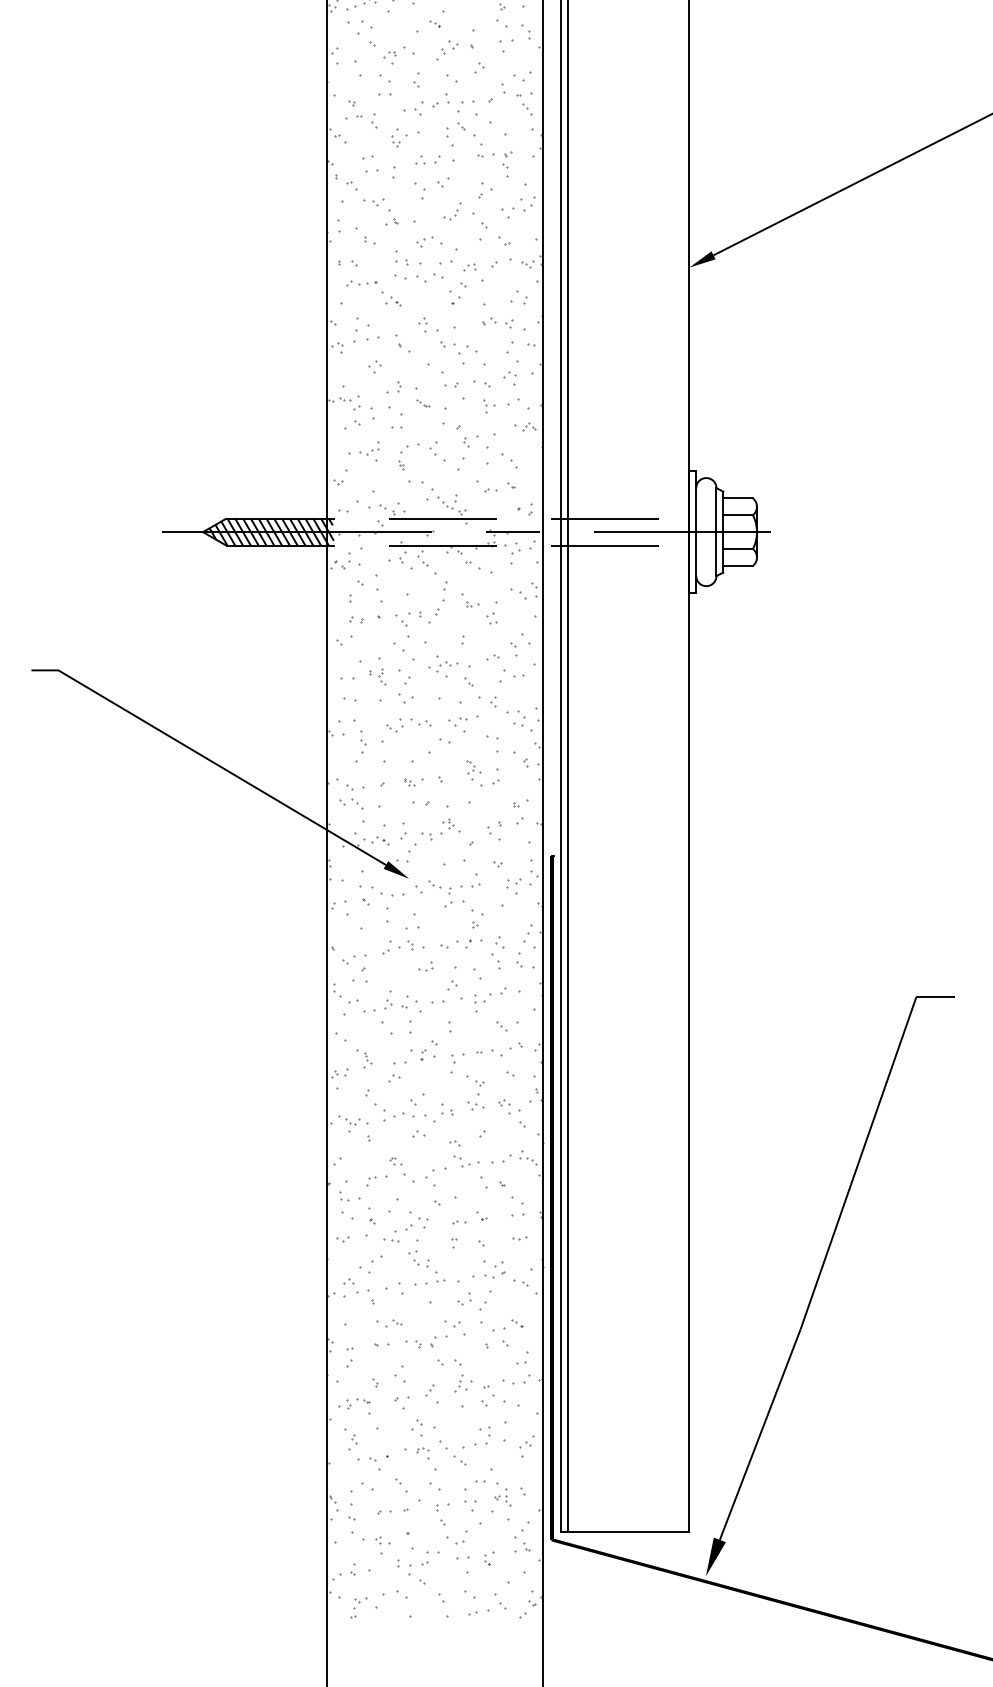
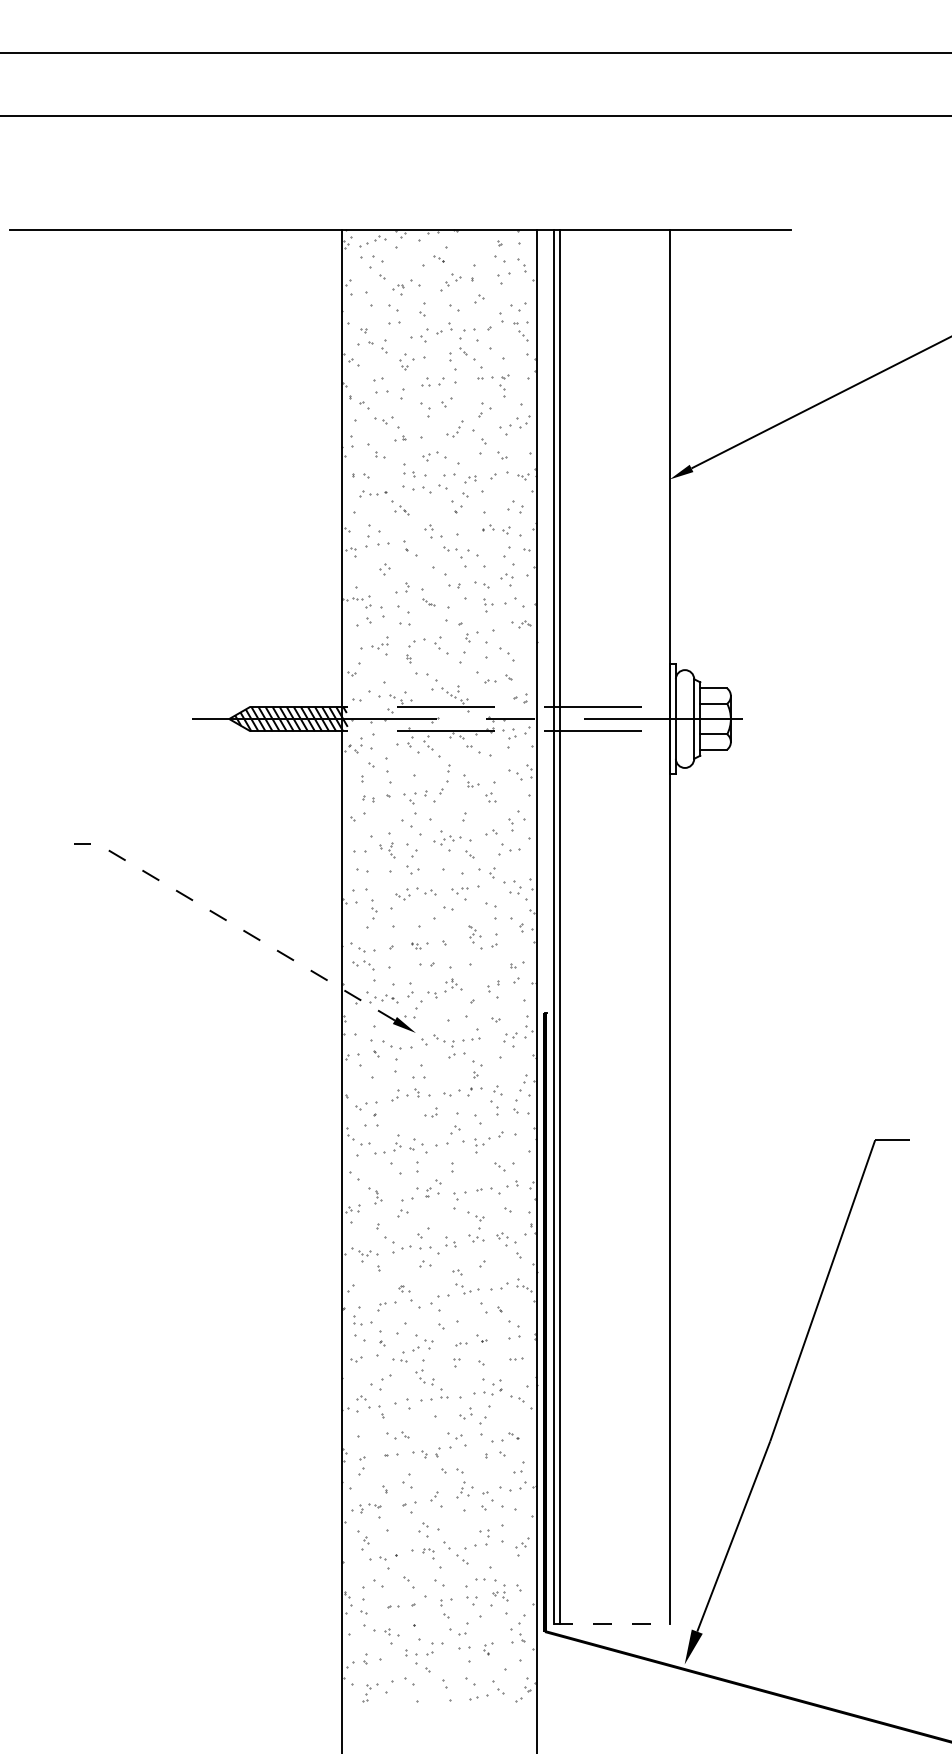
line: (209, 760) -> (235, 925), solid -> dashed
line: (626, 1532) -> (612, 1624), solid -> dashed

